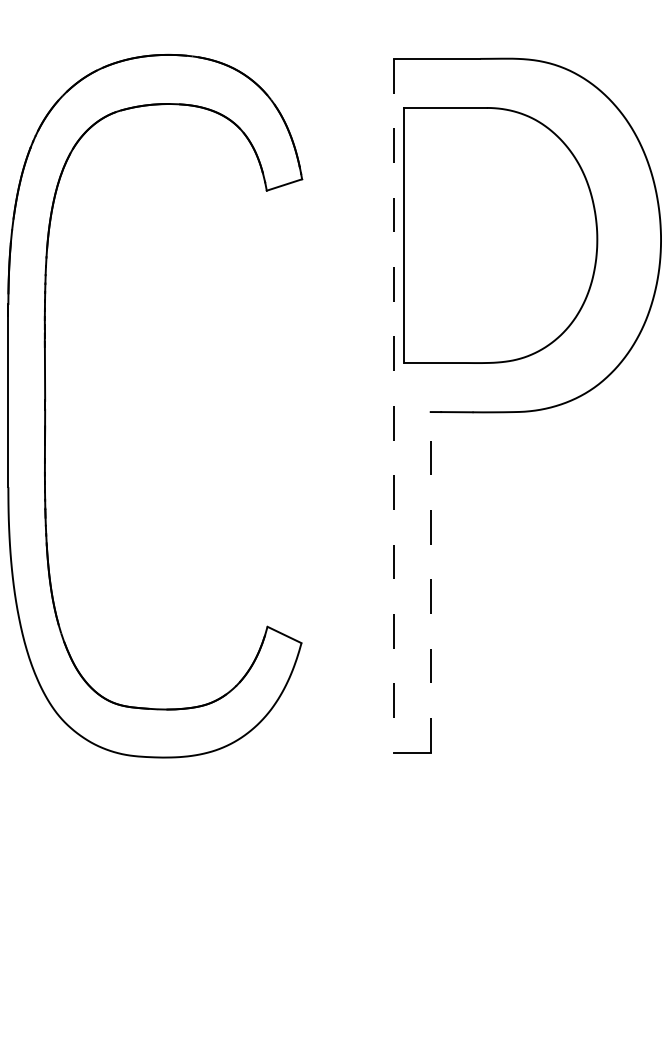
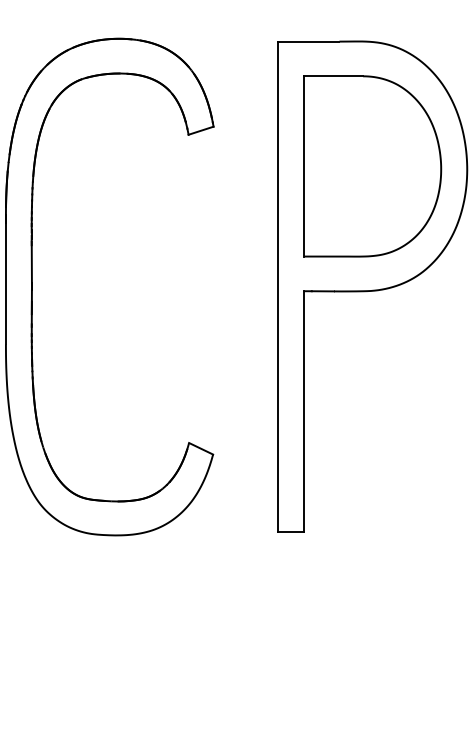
part: (500, 235) -> (372, 166), moved
line: (394, 406) -> (278, 287), dashed -> solid
line: (430, 582) -> (304, 411), dashed -> solid

